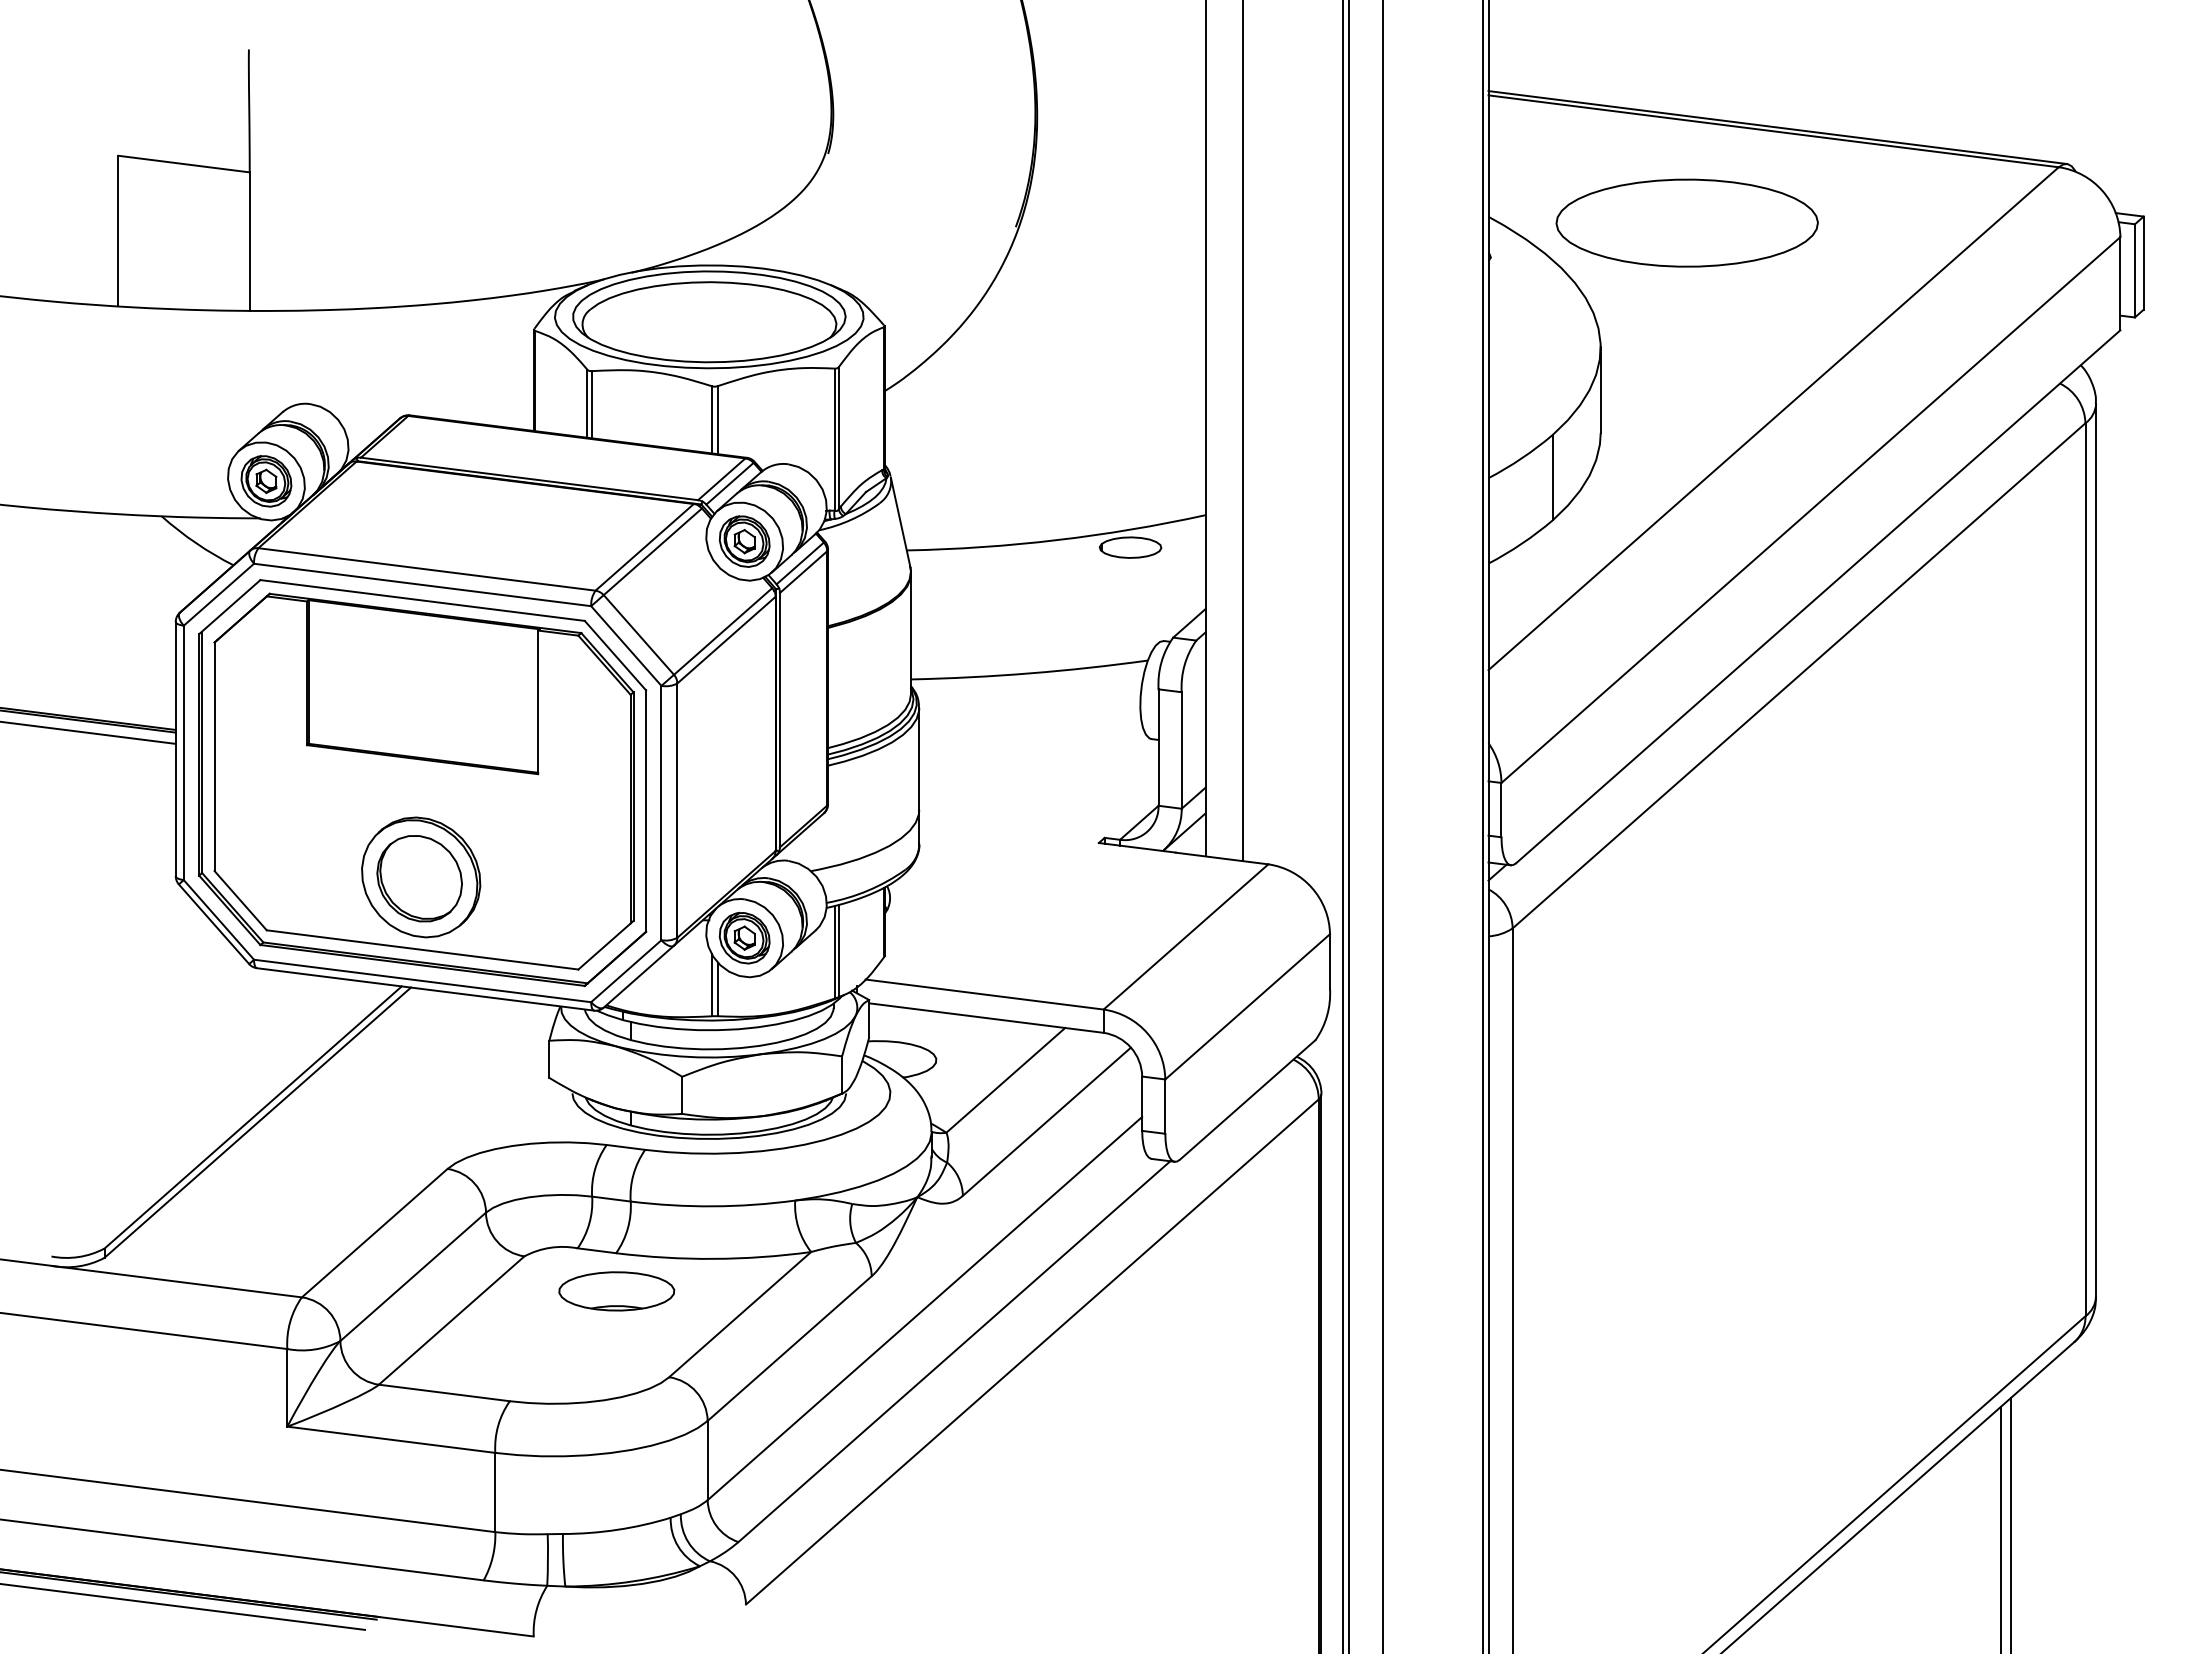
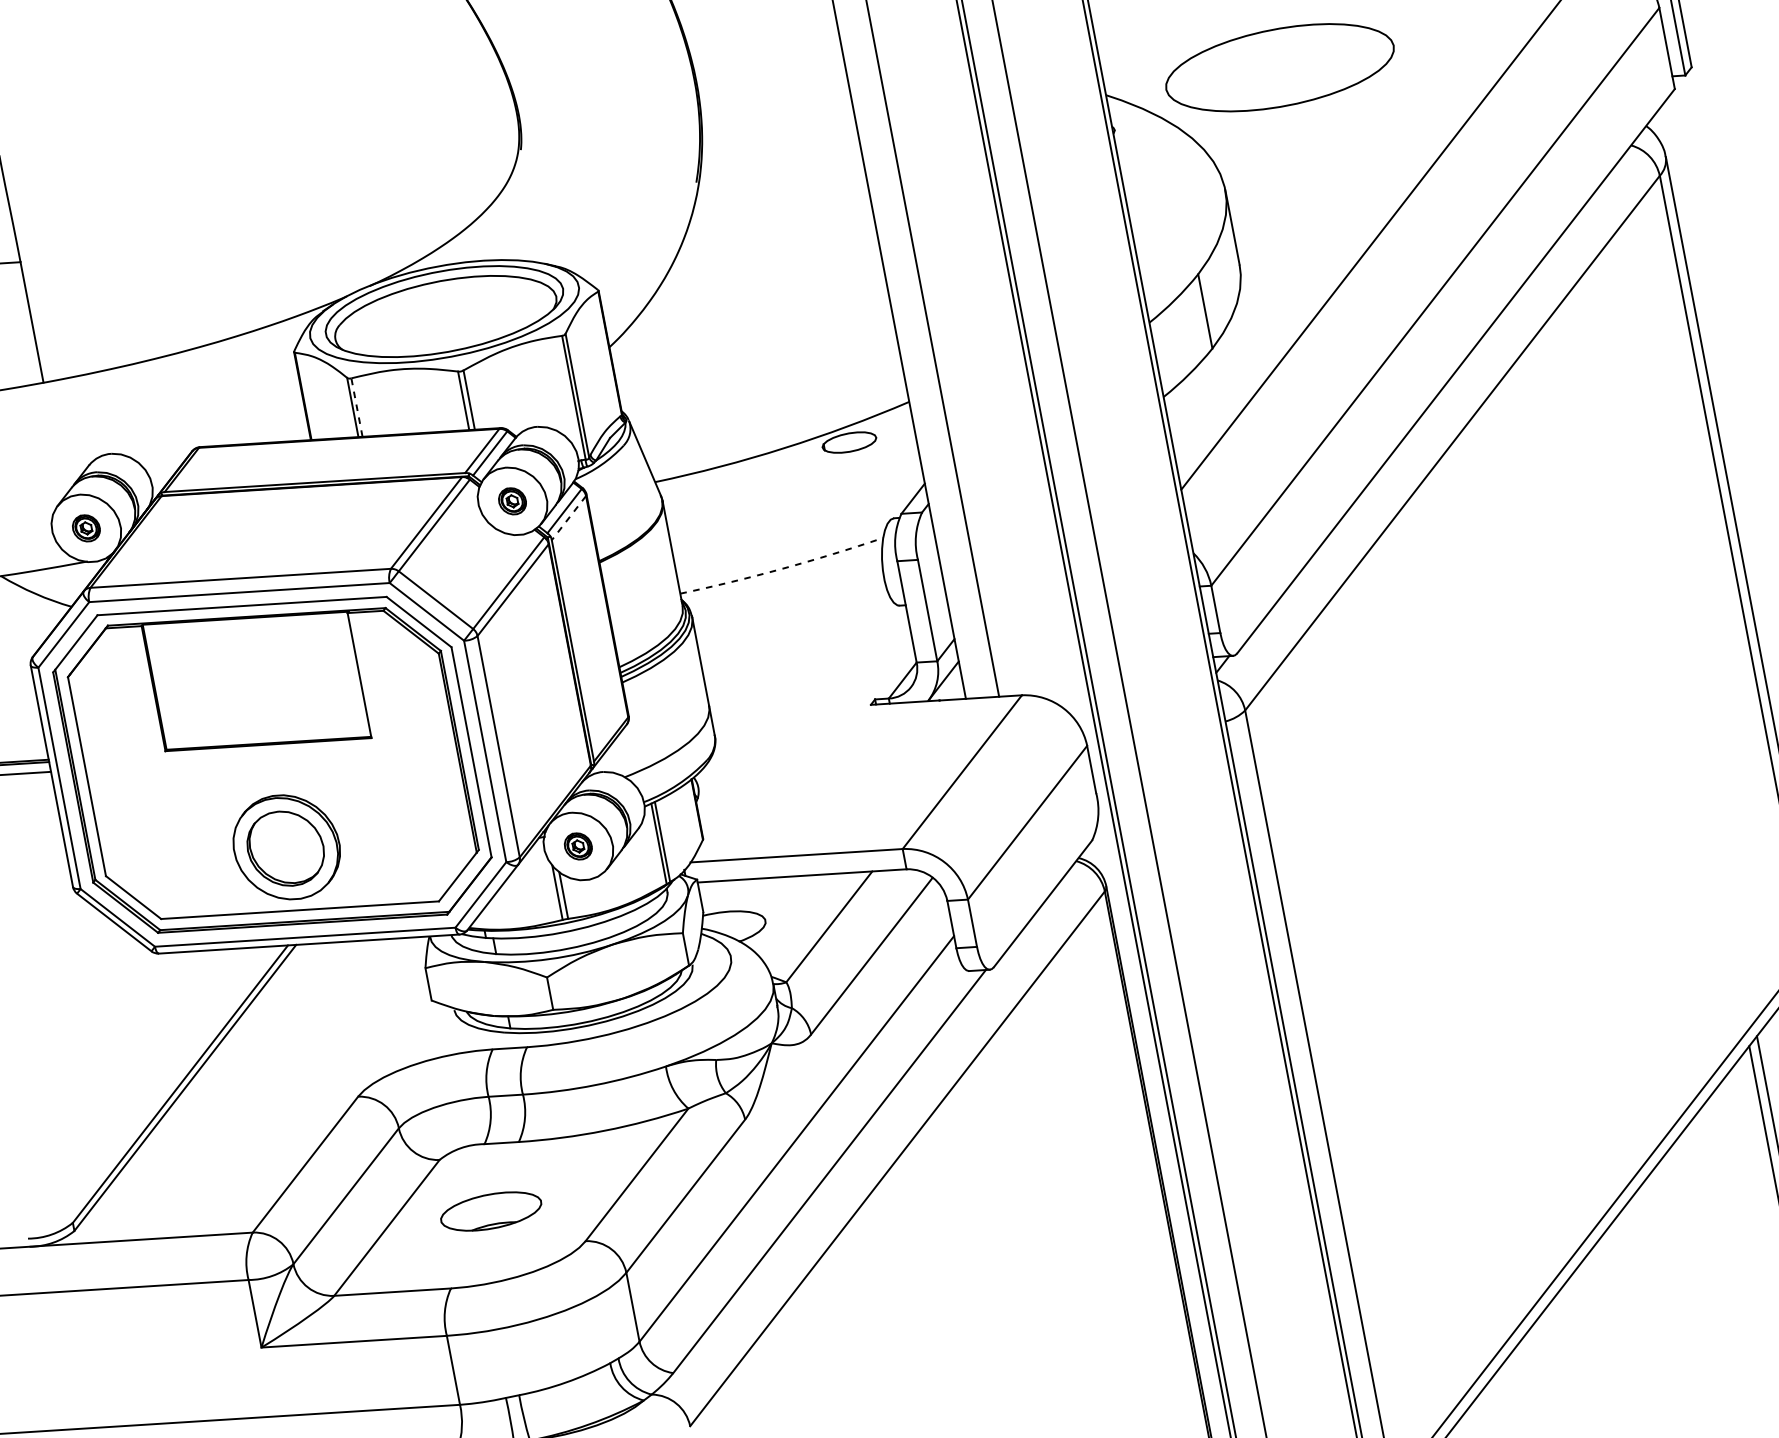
line: (591, 404) -> (356, 407), solid -> dashed
part: (266, 481) -> (86, 528), size x0.6
part: (744, 541) -> (512, 501), size x0.6
line: (803, 572) -> (568, 518), solid -> dashed
arc: (1029, 673) -> (782, 568), solid -> dashed
part: (744, 937) -> (578, 845), size x0.6
part: (616, 1291) -> (490, 1211), moved

